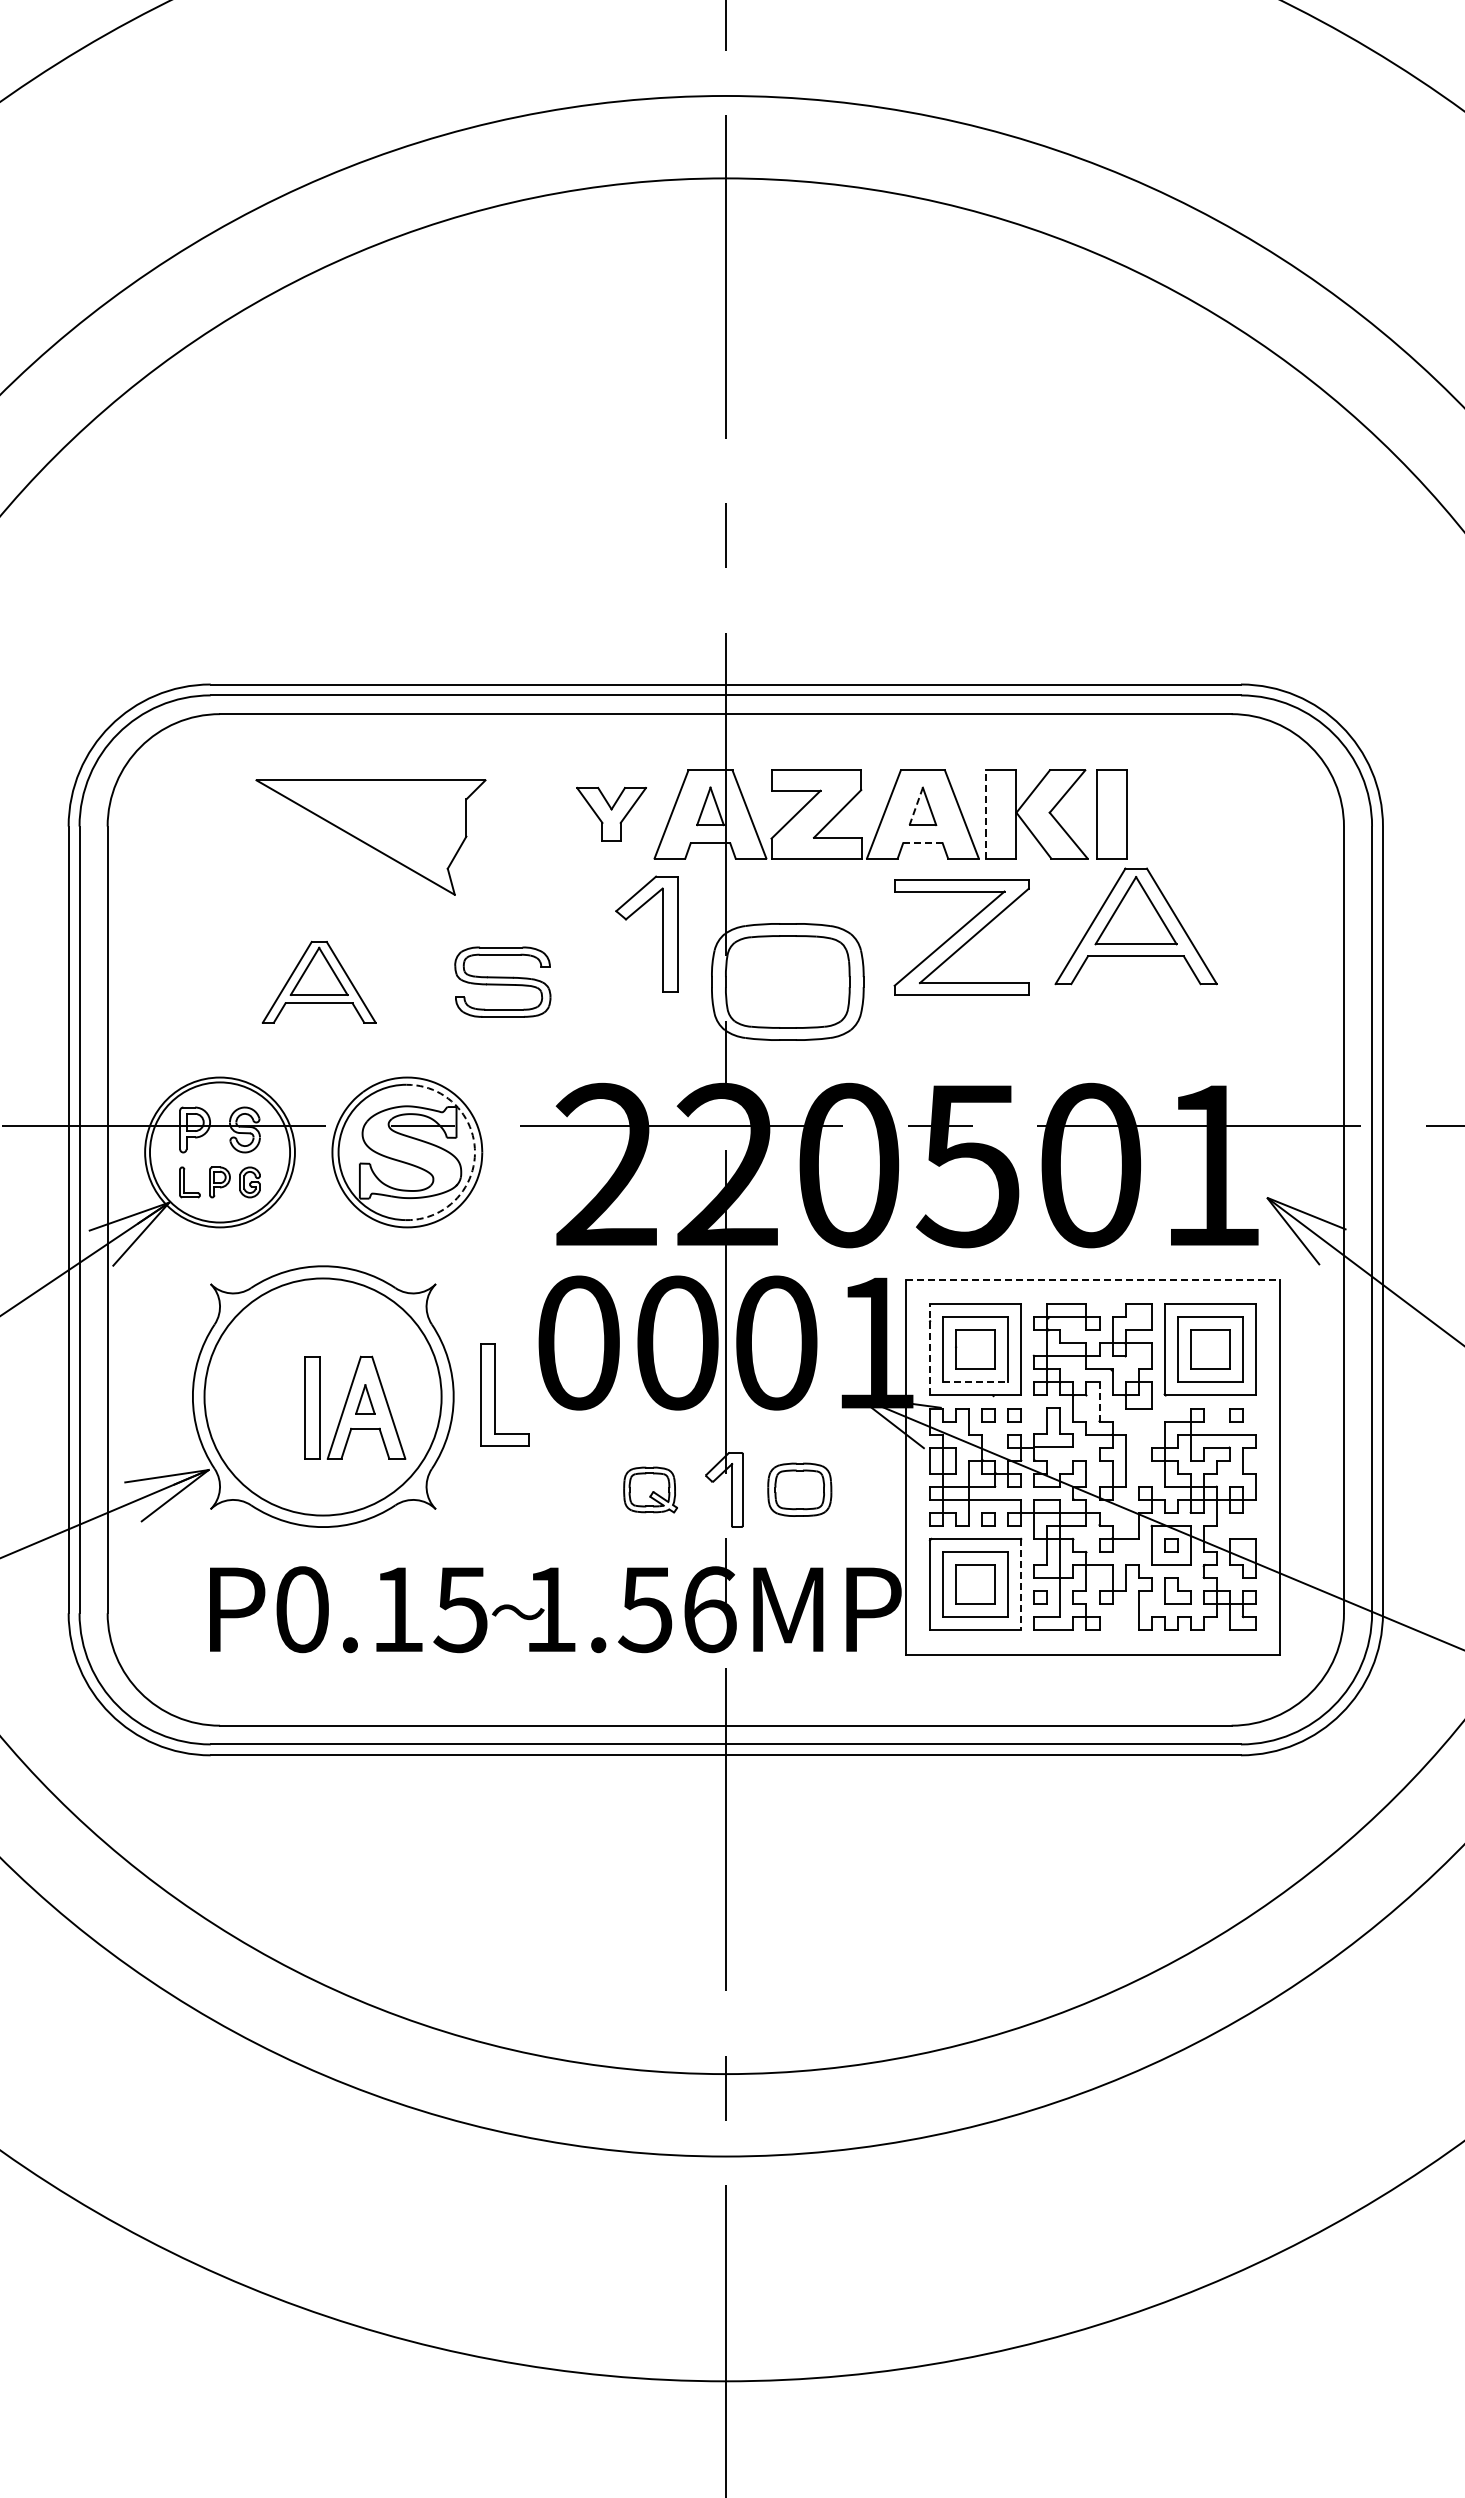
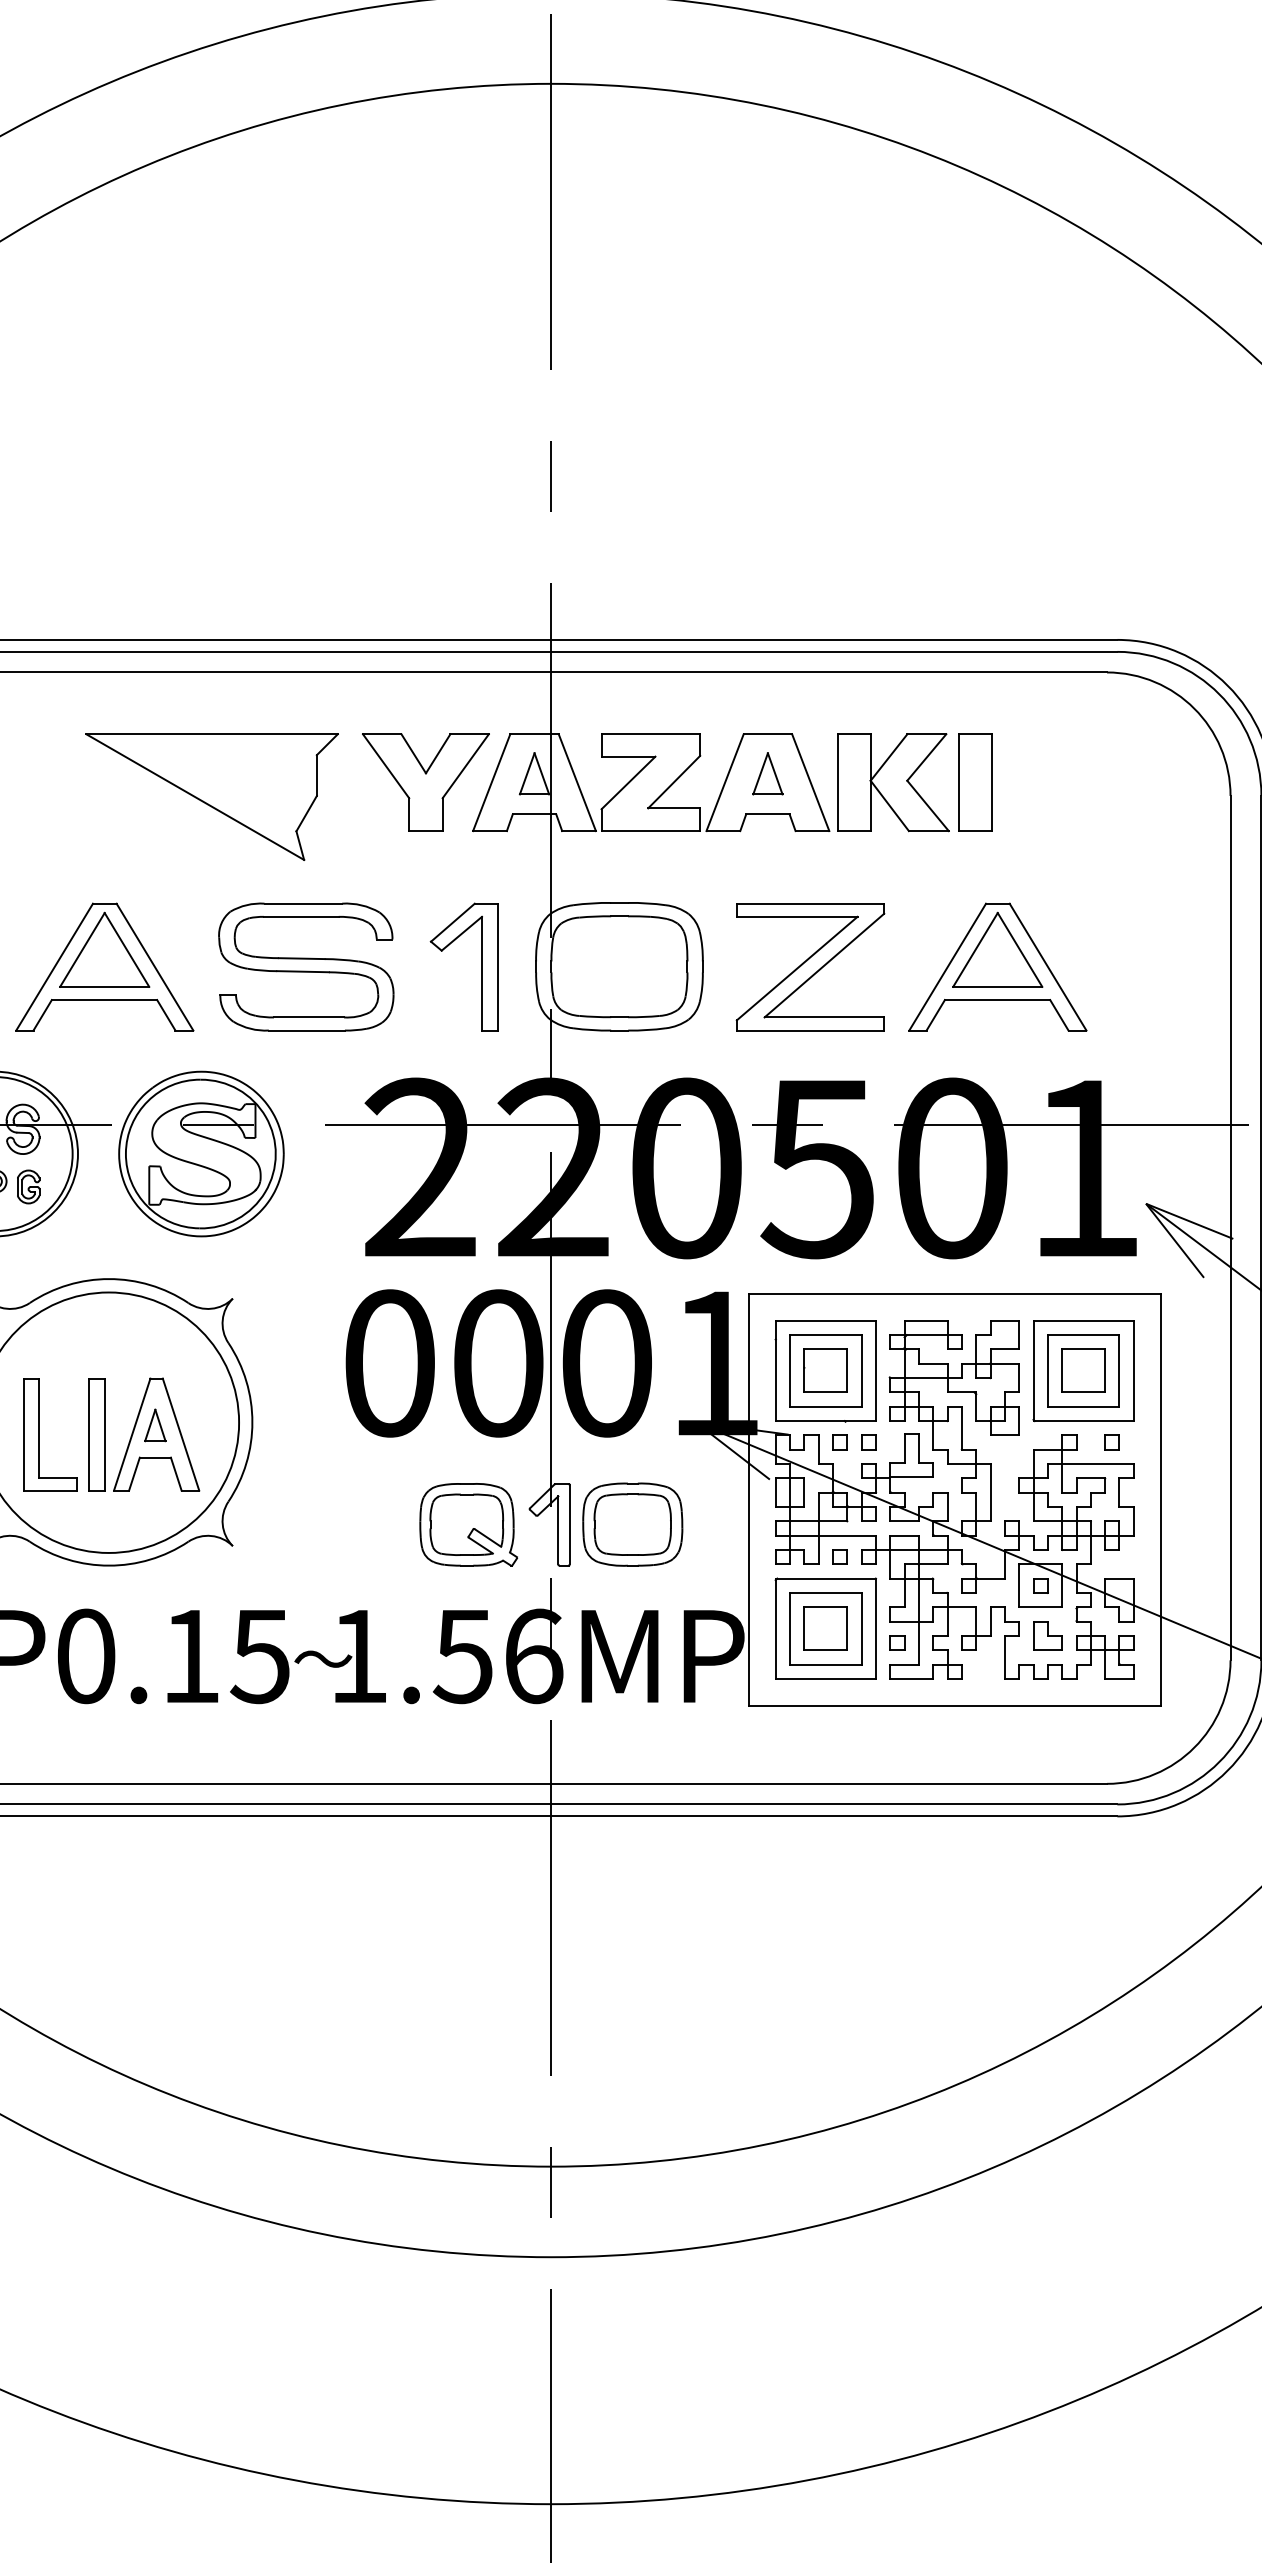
line: (916, 806) -> (760, 773), dashed -> solid
line: (986, 813) -> (837, 781), dashed -> solid
part: (611, 814) -> (425, 782), size x1.67
part: (370, 837) -> (211, 797), moved
line: (922, 843) -> (767, 814), dashed -> solid
part: (1135, 926) -> (997, 967), moved
part: (662, 933) -> (481, 966), moved
part: (961, 937) -> (810, 967), moved
part: (502, 981) -> (306, 966), size x1.67
part: (318, 982) -> (103, 967), size x1.43
arc: (474, 1152) -> (275, 1154), dashed -> solid
line: (1093, 1279) -> (955, 1293), dashed -> solid
line: (930, 1349) -> (776, 1370), dashed -> solid
line: (975, 1382) -> (825, 1406), dashed -> solid
part: (495, 1394) -> (40, 1434), moved
line: (1099, 1402) -> (961, 1428), dashed -> solid
part: (650, 1489) -> (468, 1524), size x1.67
part: (799, 1489) -> (632, 1524), size x1.43
line: (1021, 1584) -> (876, 1628), dashed -> solid

